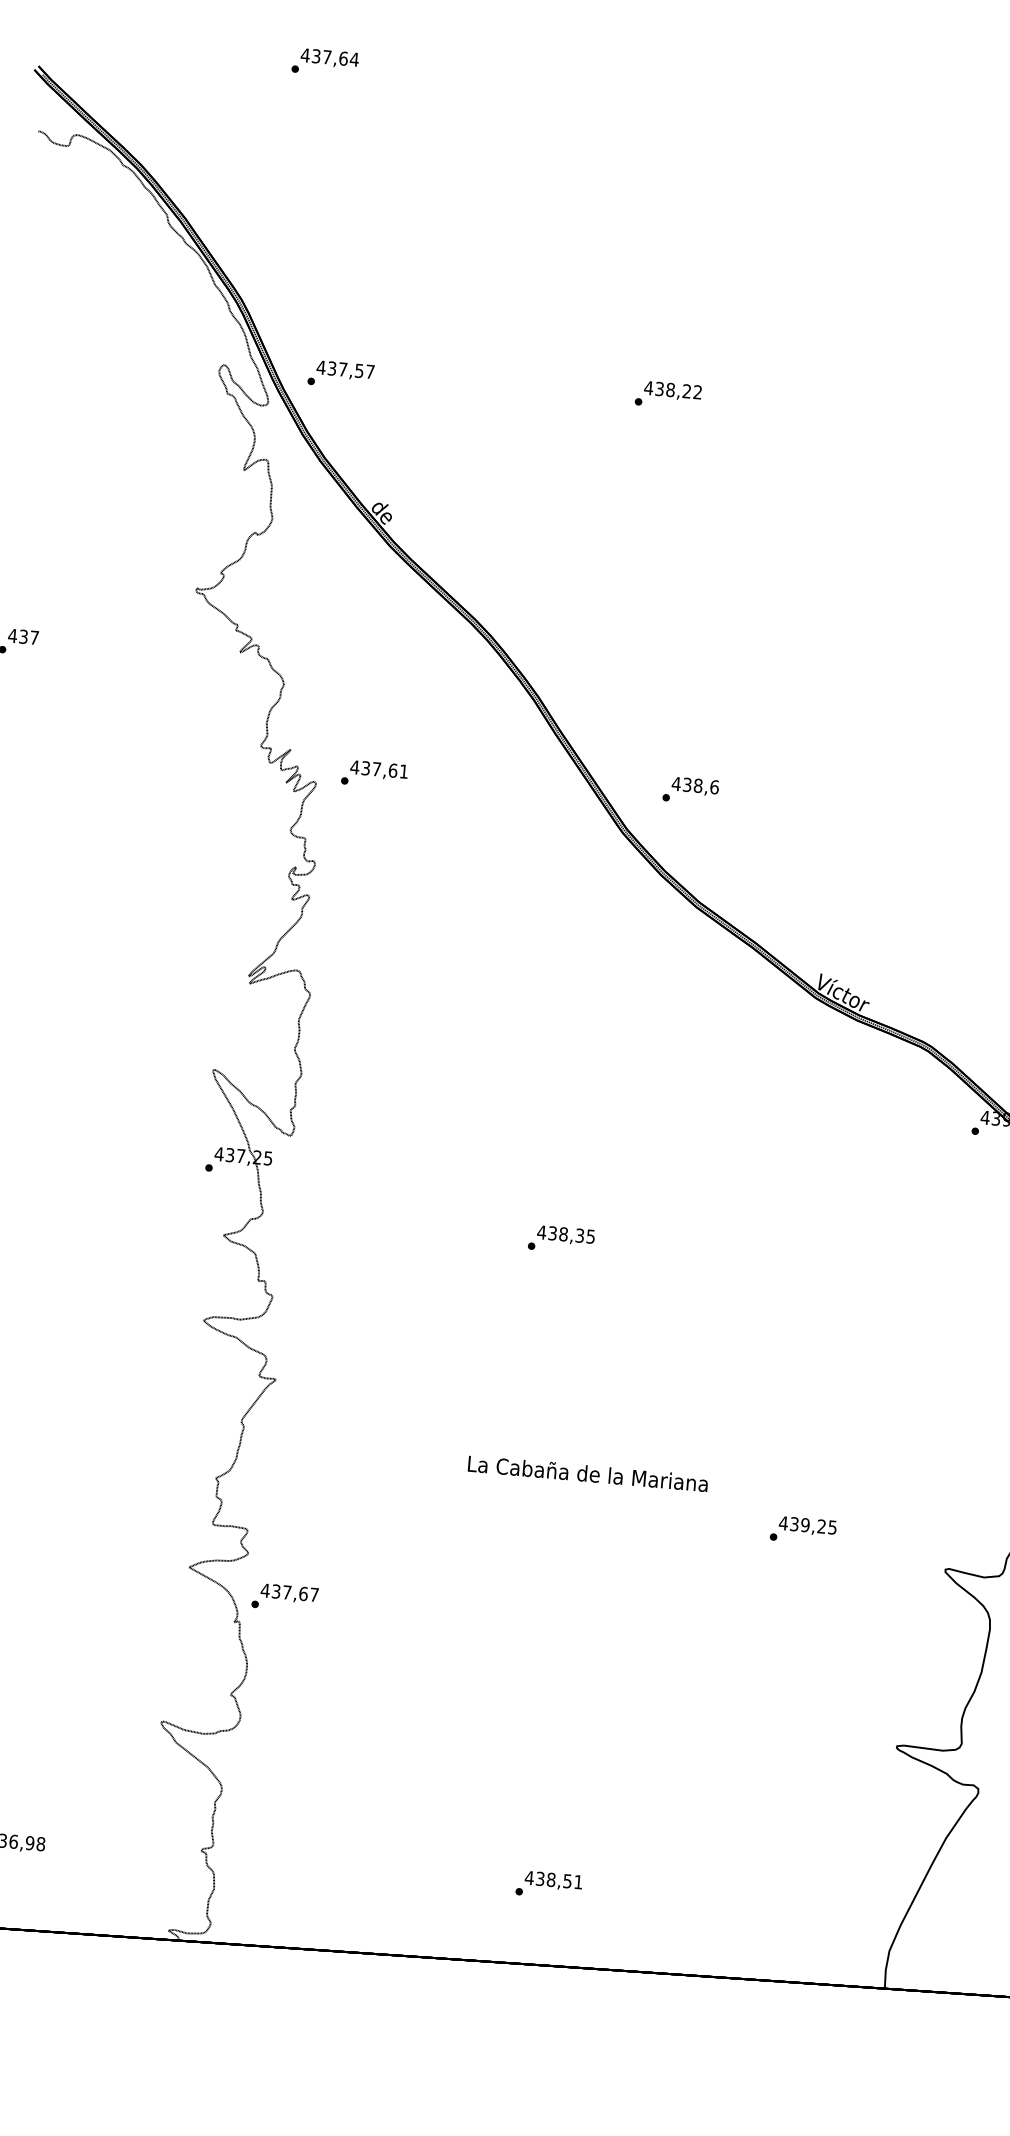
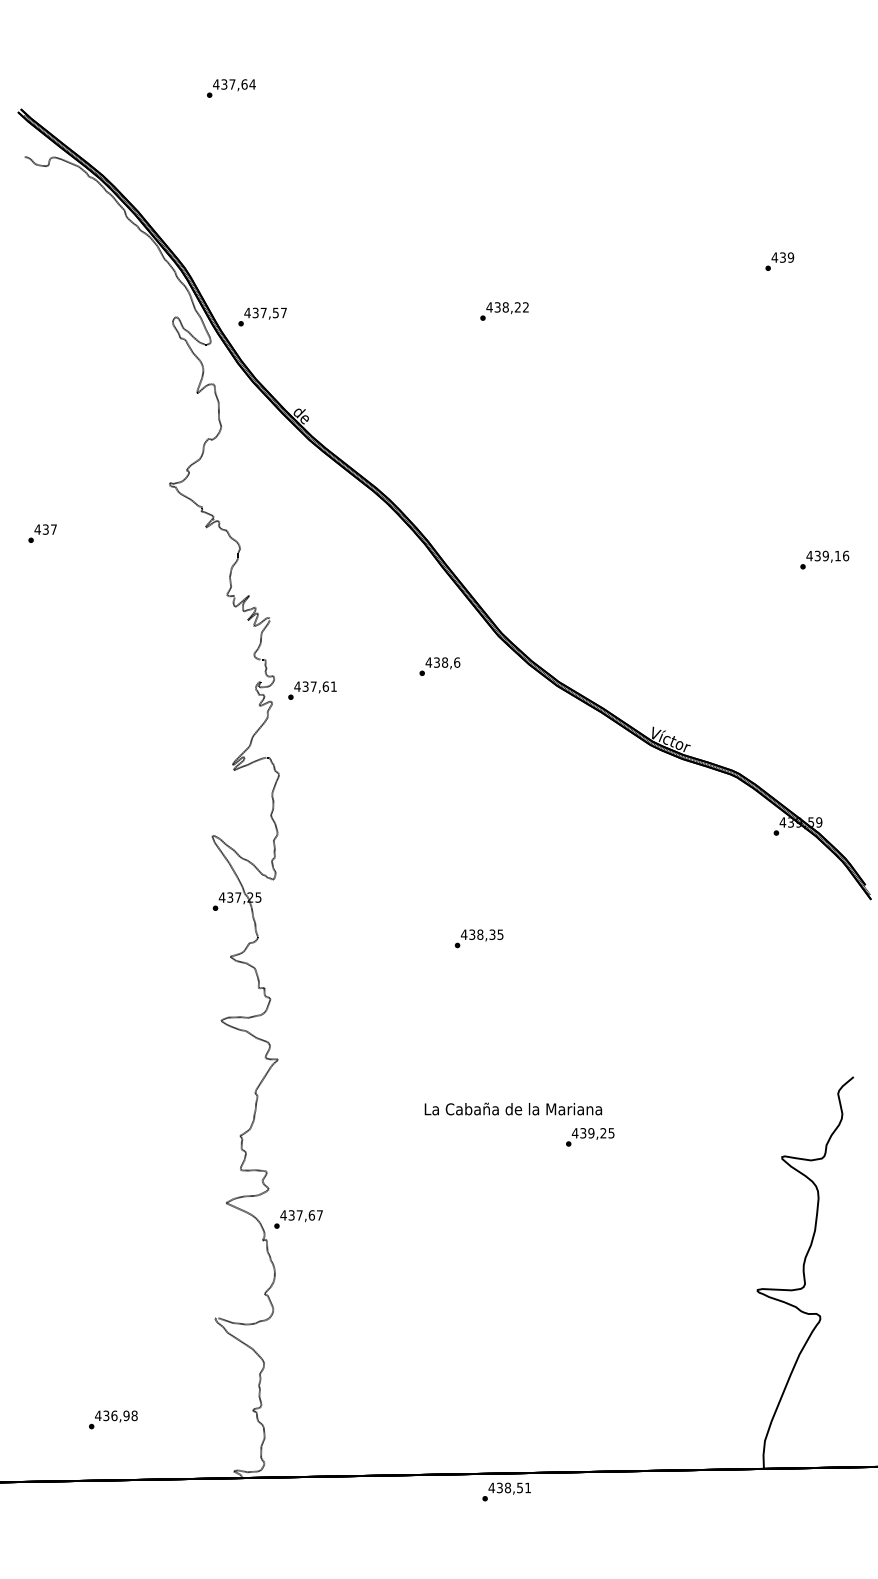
text: (374, 774) -> (312, 690), moved
text: (690, 790) -> (439, 666), moved
text: (803, 1530) -> (590, 1137), moved
text: (548, 1884) -> (506, 1491), moved

